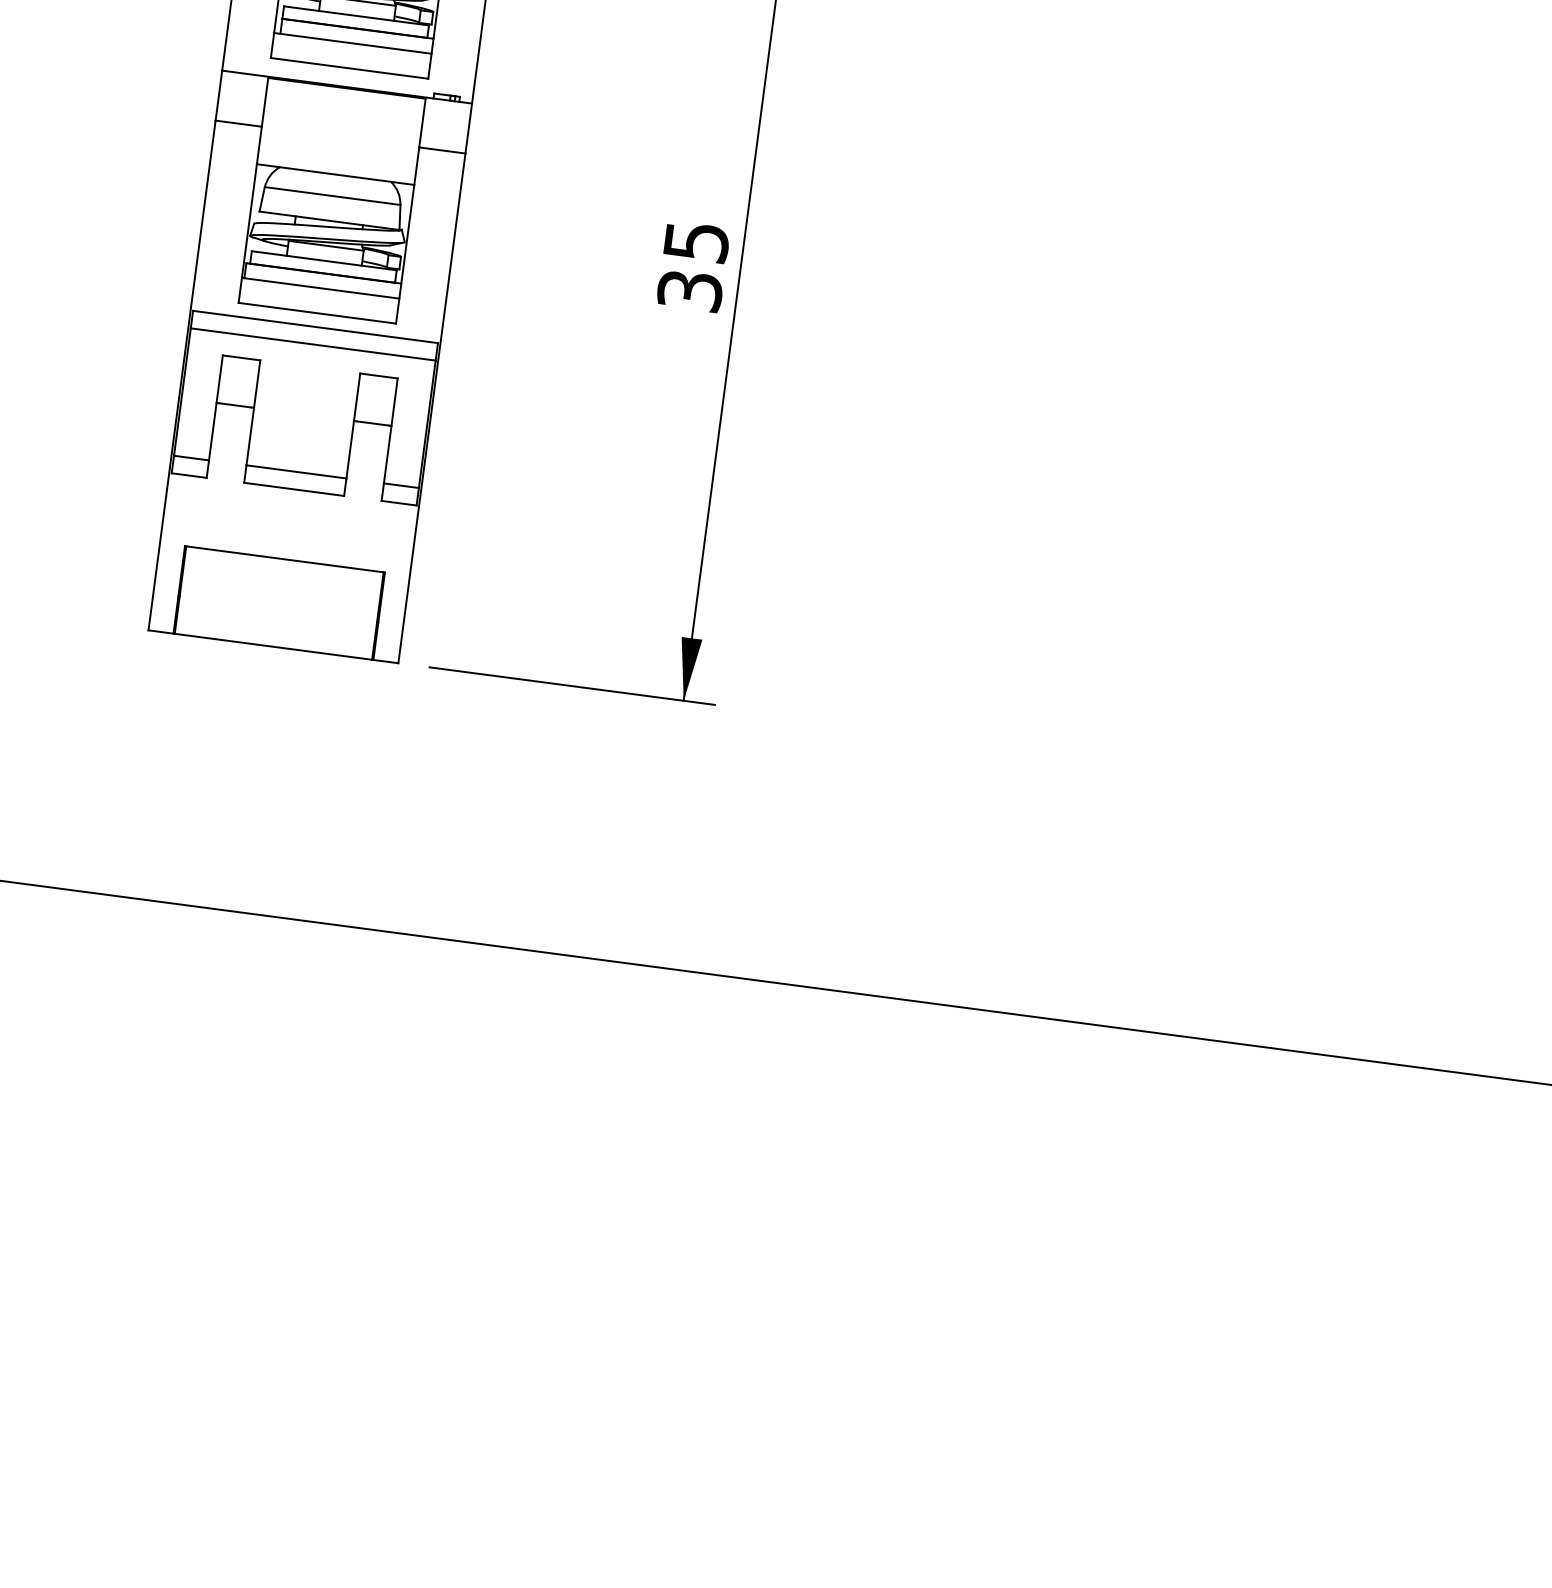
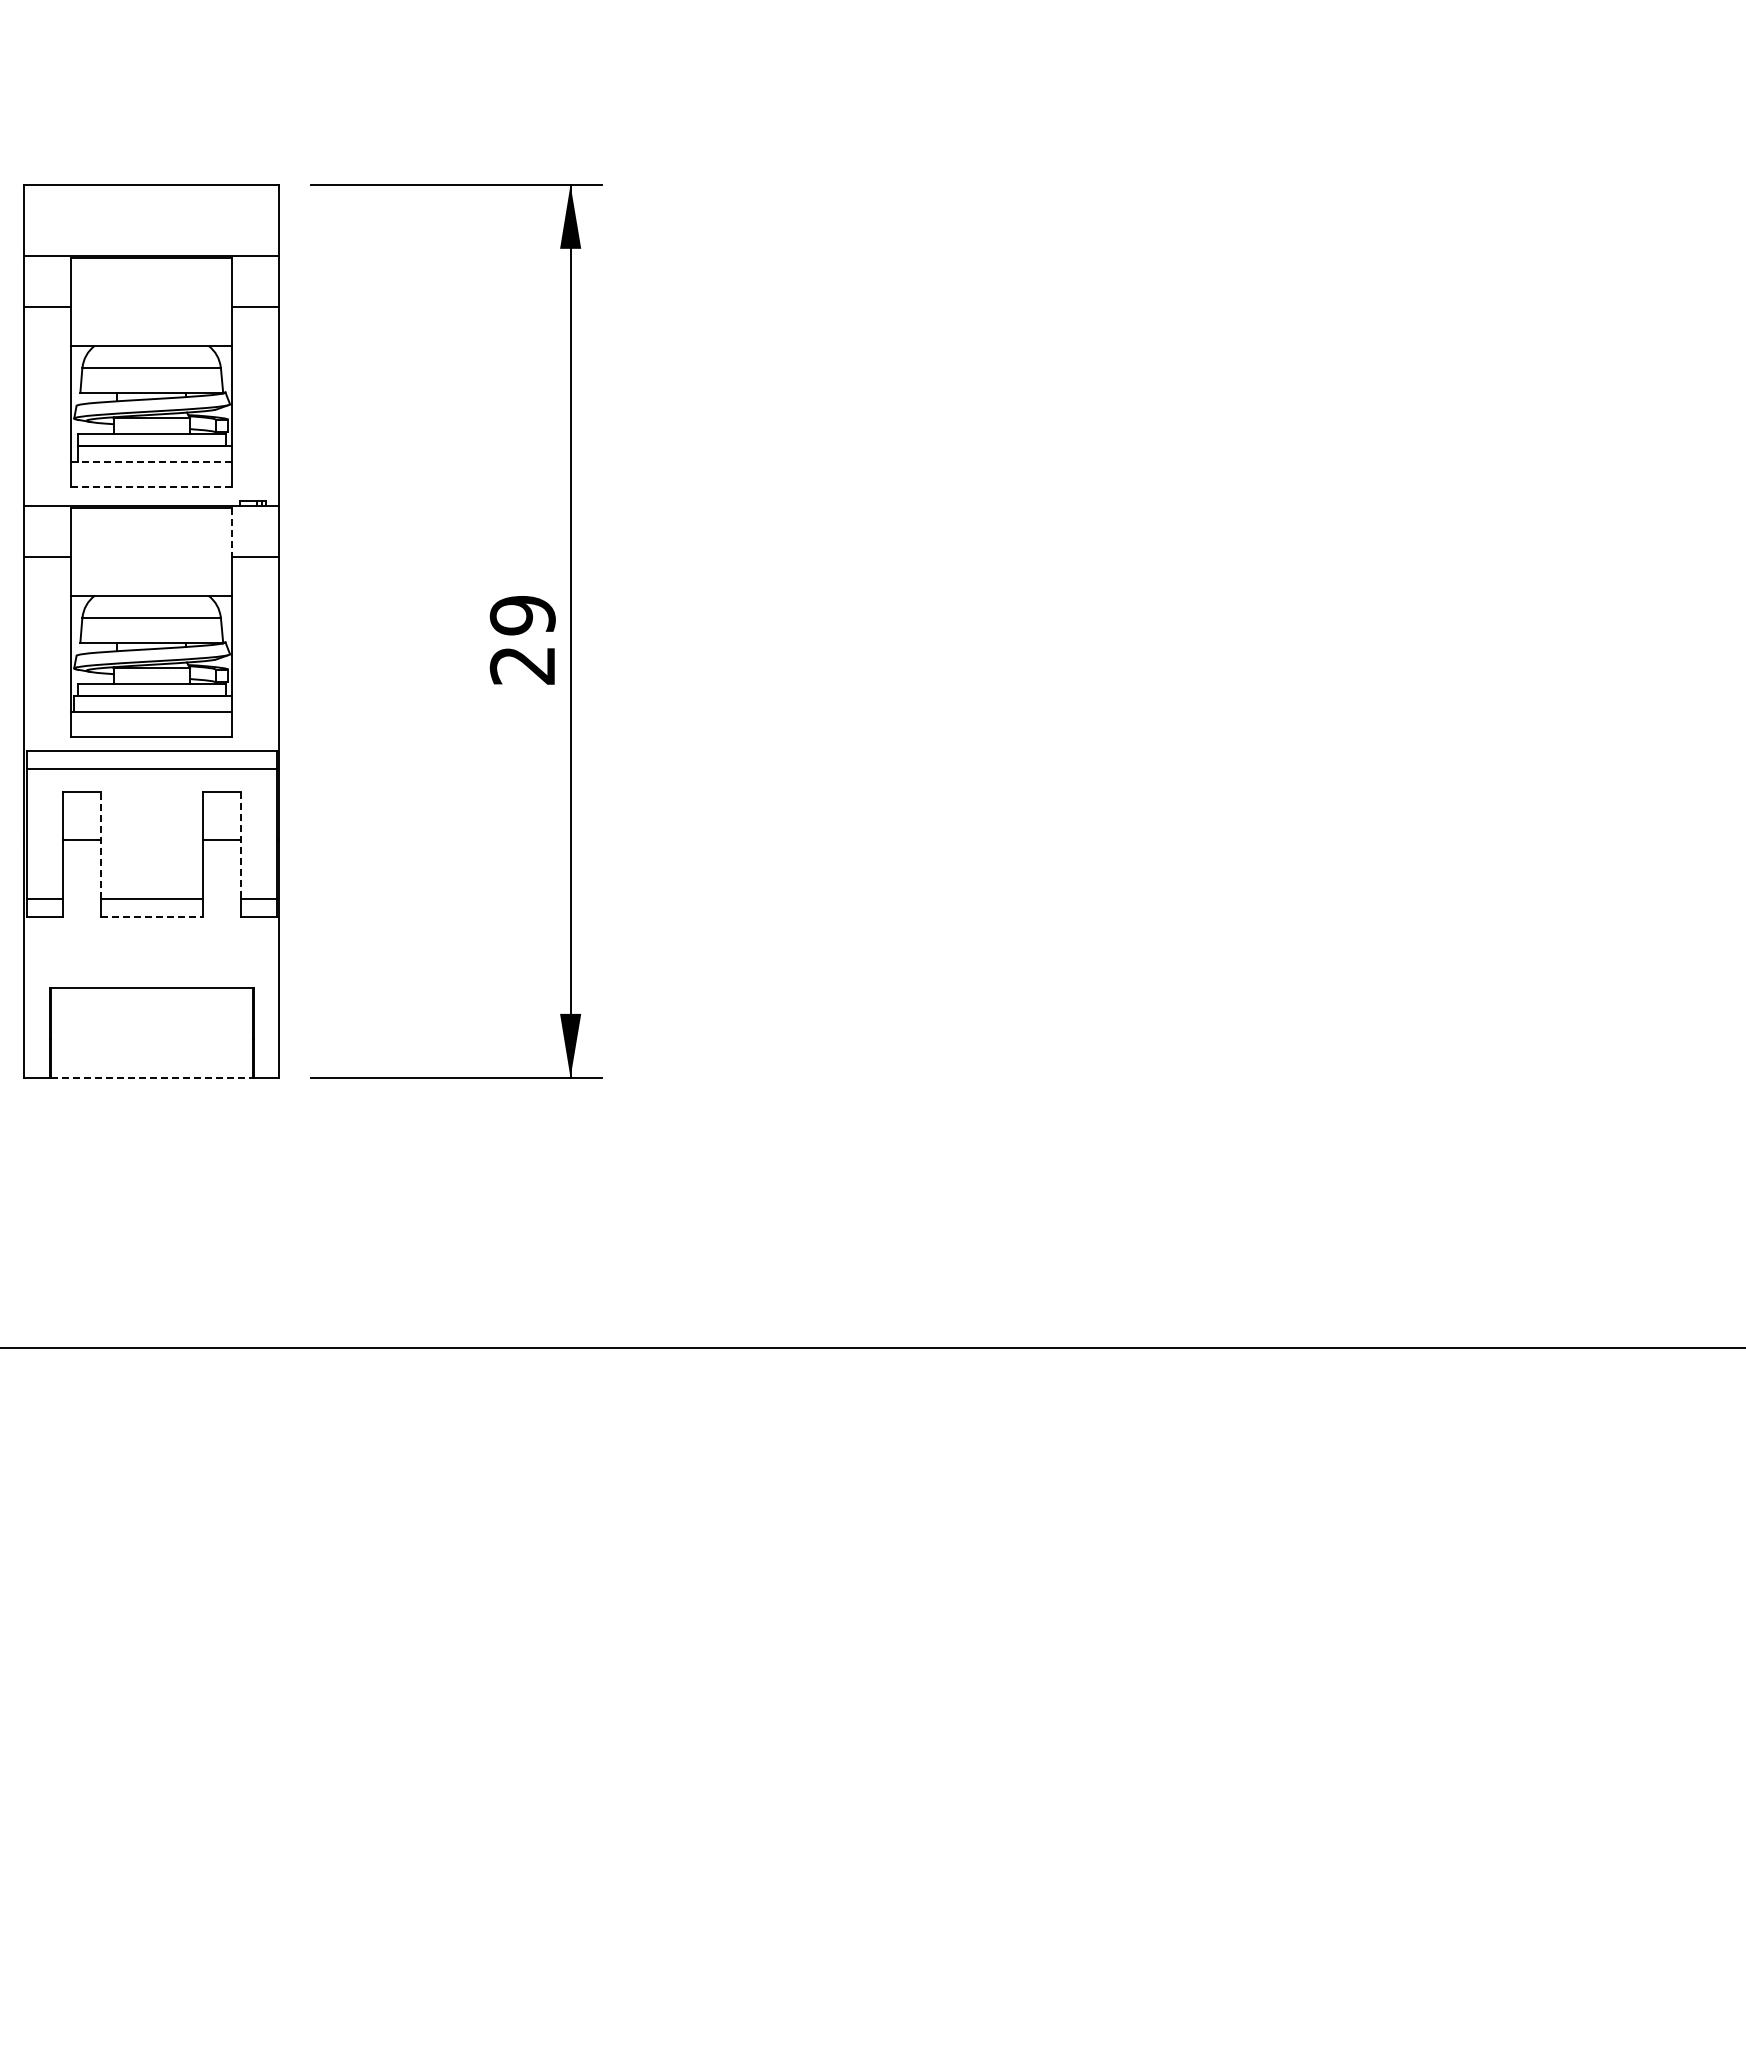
line: (352, 43) -> (151, 461), solid -> dashed
line: (350, 68) -> (152, 487), solid -> dashed
line: (422, 123) -> (232, 532), solid -> dashed
text: (693, 266) -> (522, 640), 35 -> 29
line: (253, 412) -> (100, 845), solid -> dashed
line: (391, 430) -> (241, 845), solid -> dashed
line: (294, 489) -> (152, 916), solid -> dashed
line: (273, 646) -> (151, 1077), solid -> dashed

